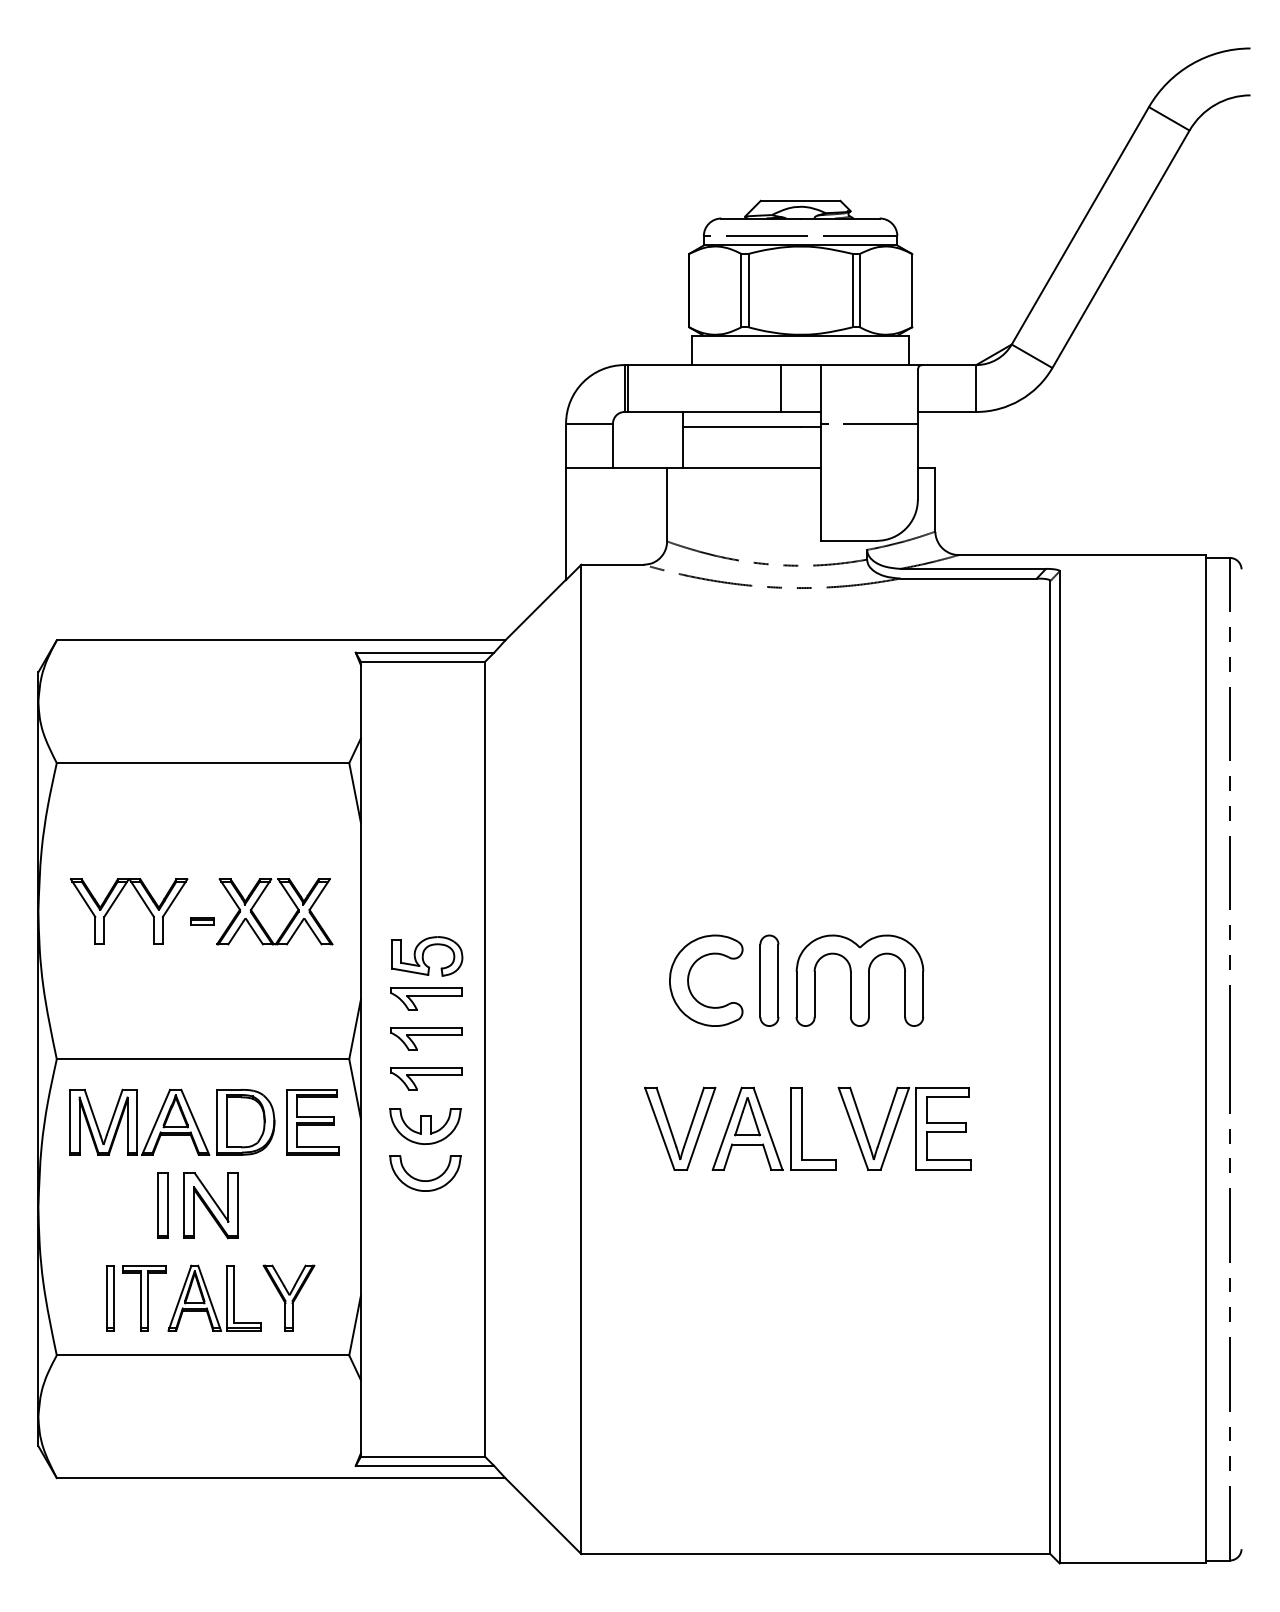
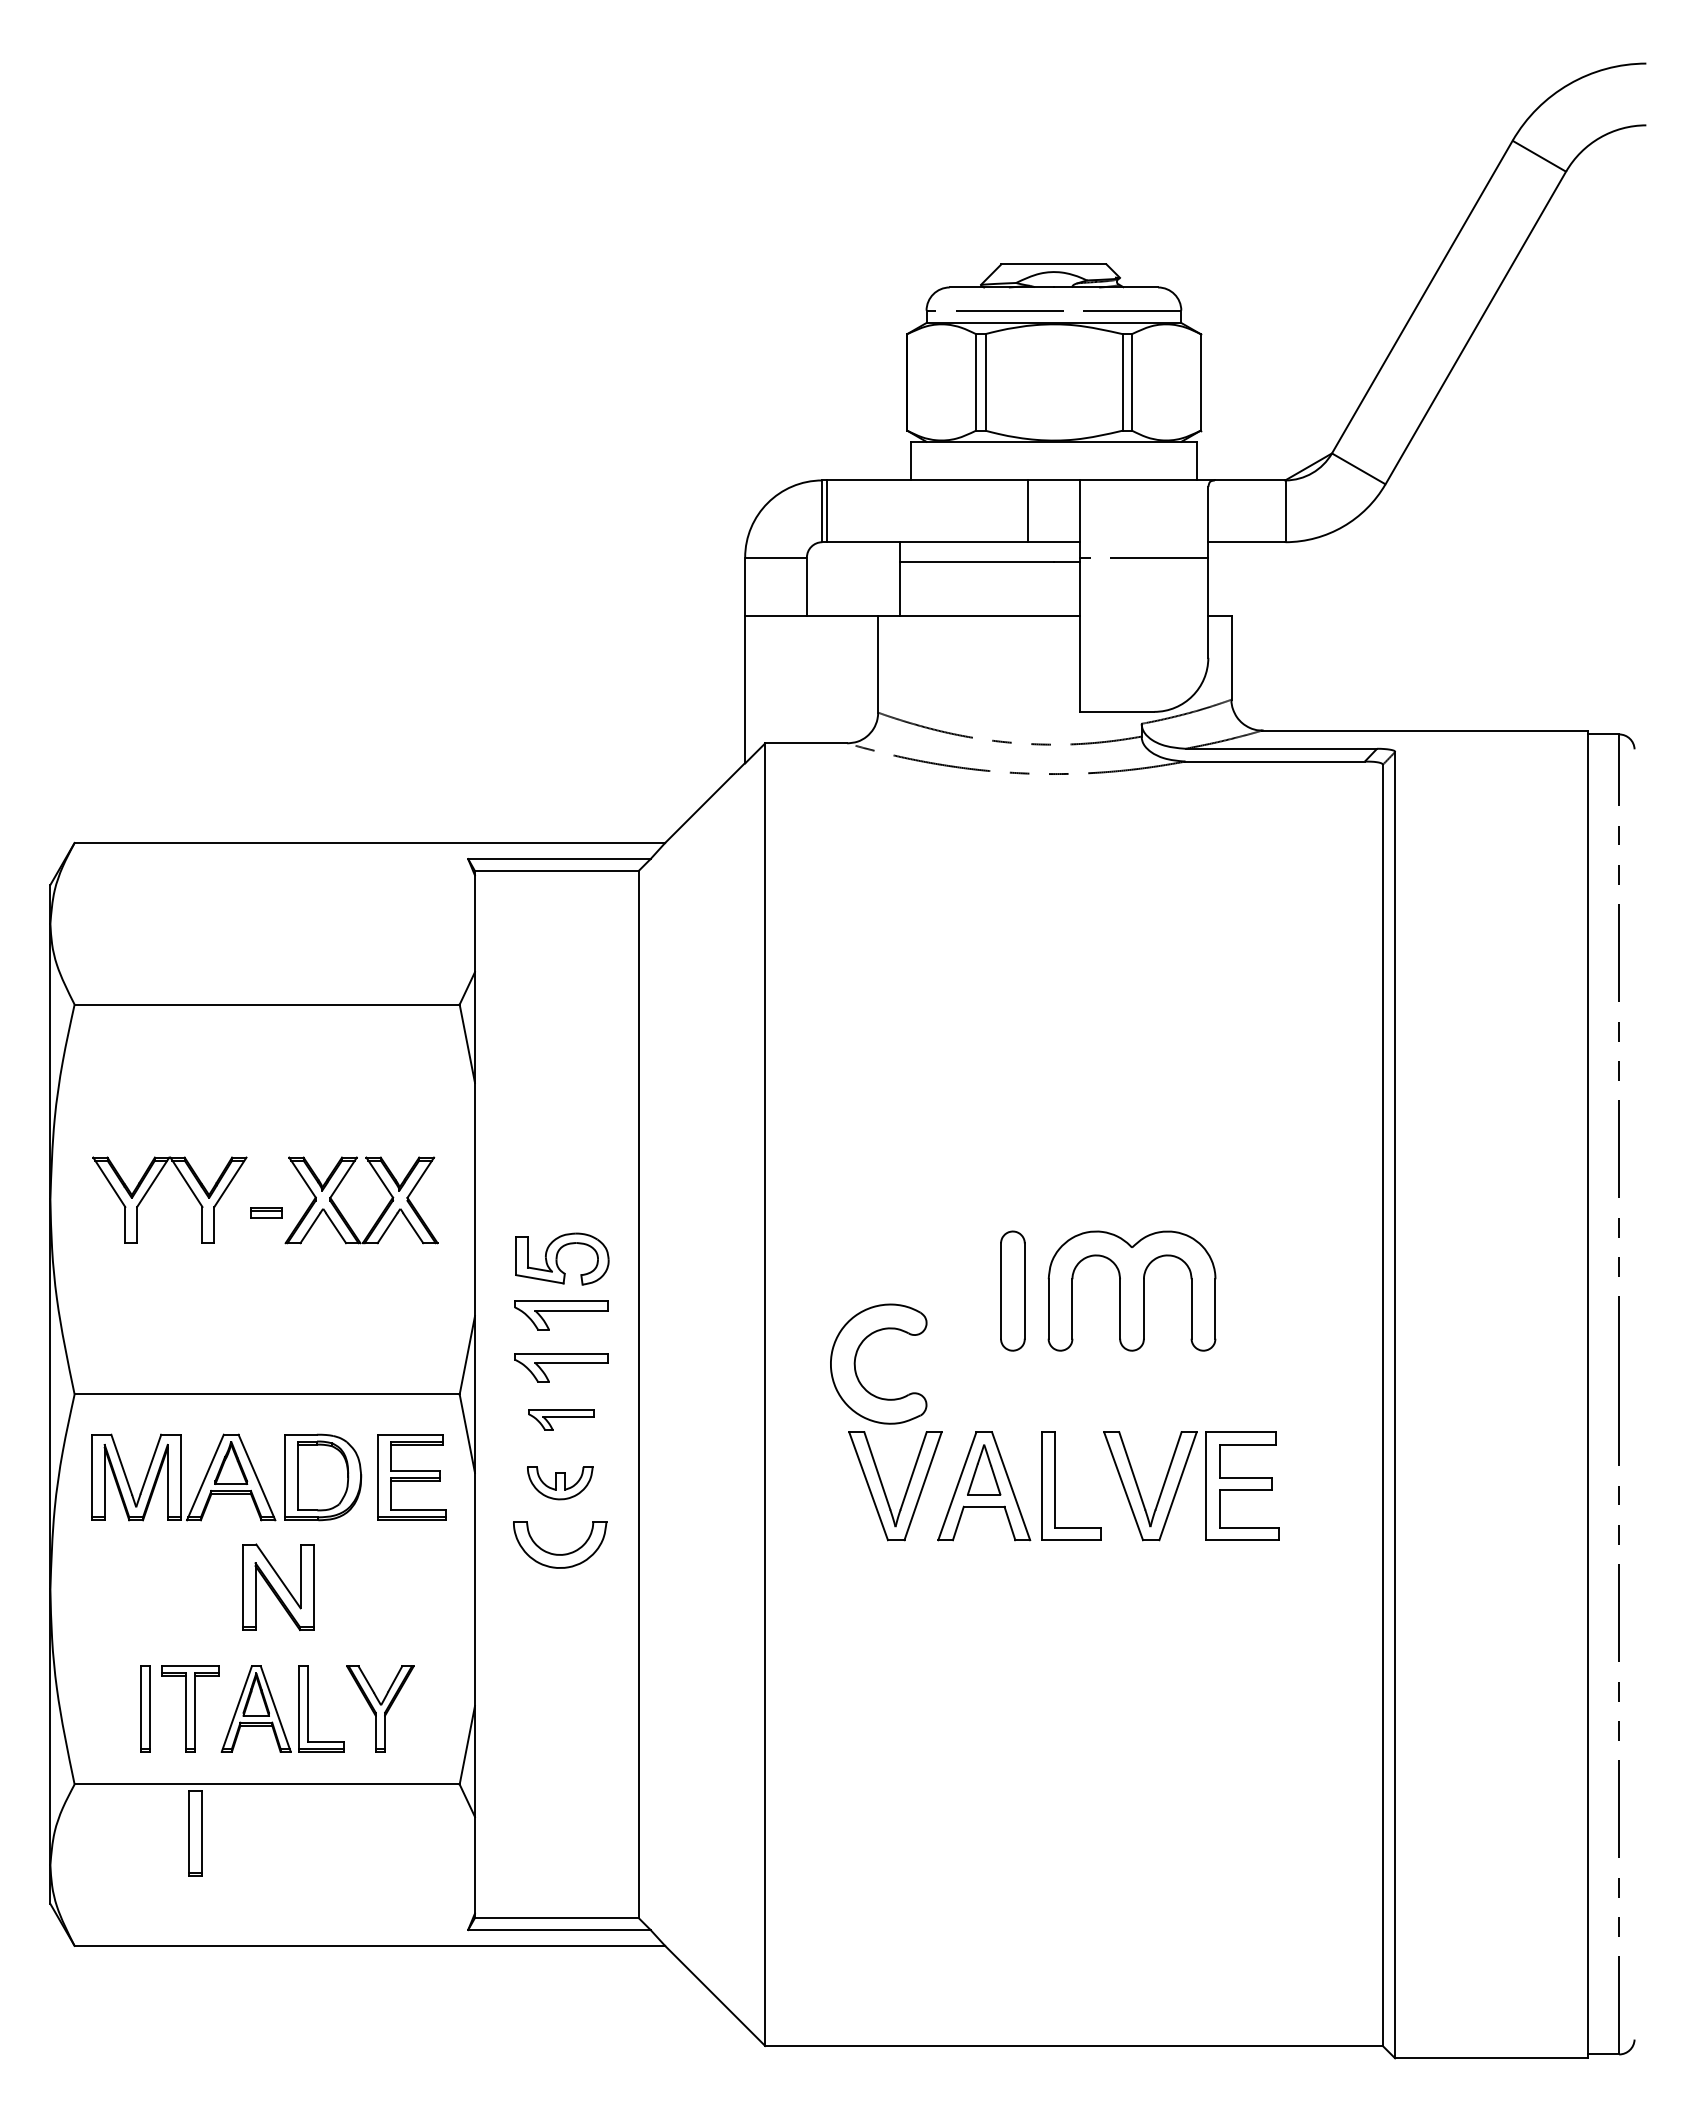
part: (689, 976) -> (856, 1358), moved
part: (426, 1078) -> (561, 1419), size x0.7
part: (425, 1126) -> (560, 1483), size x0.7
part: (163, 1205) -> (195, 1833), moved

